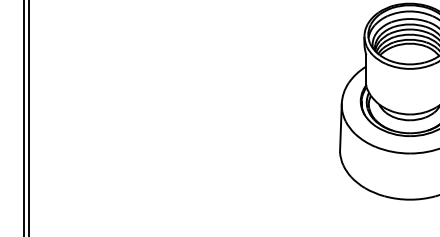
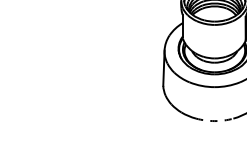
arc: (410, 199) -> (215, 120), solid -> dashed

